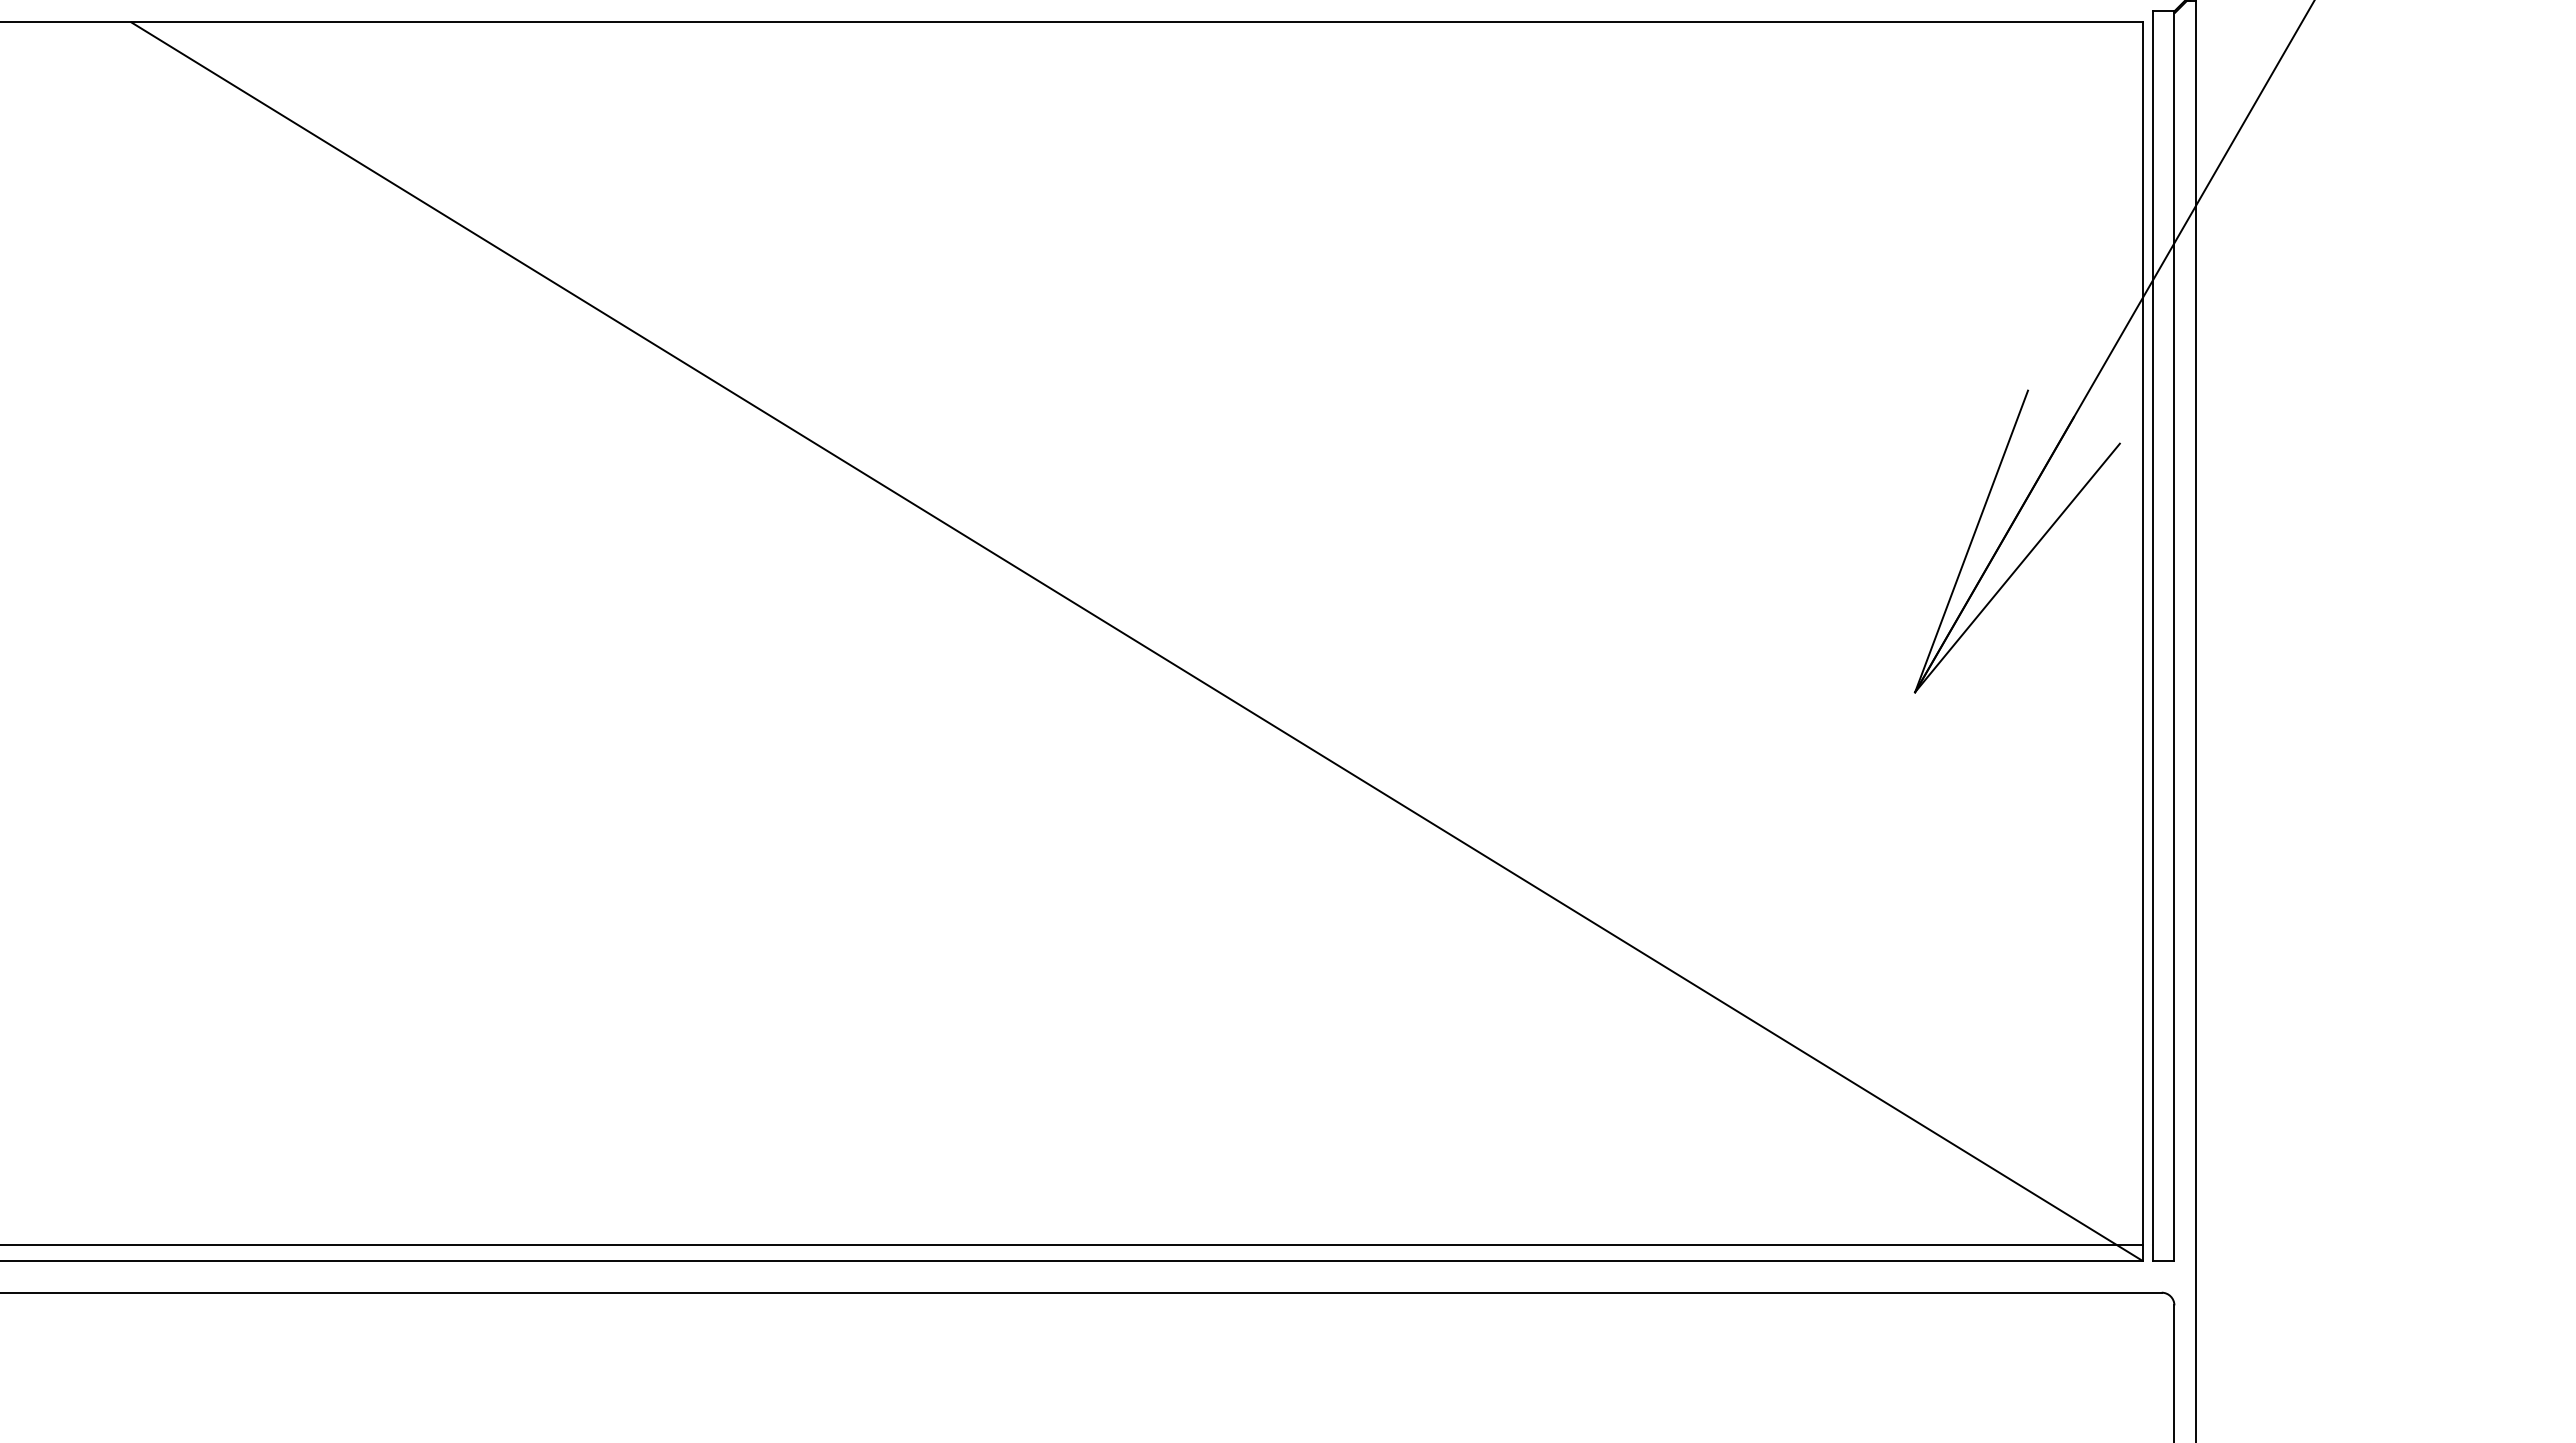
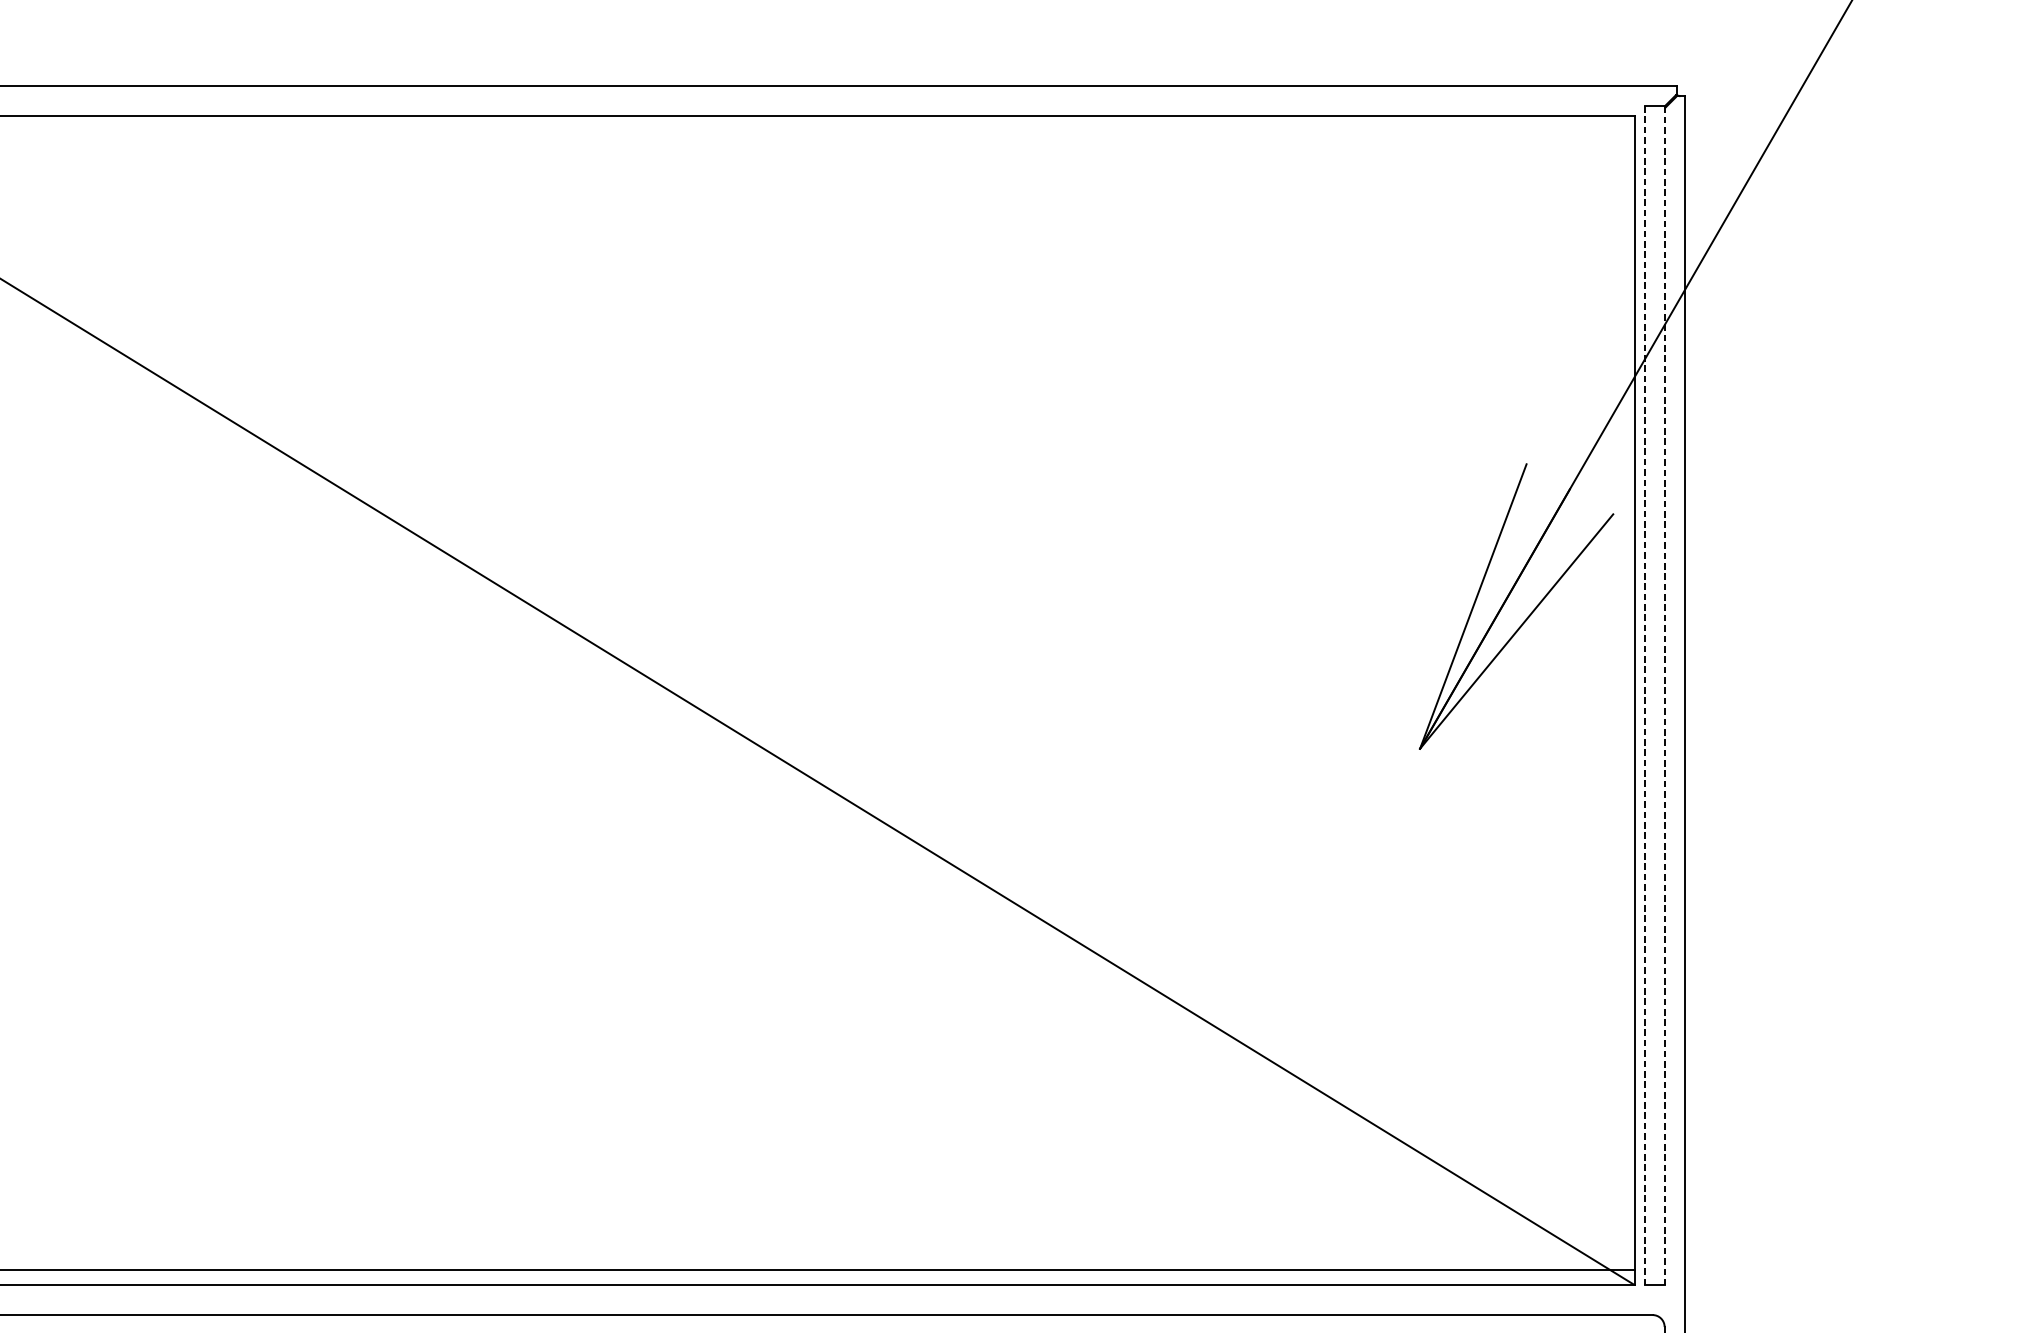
line: (2153, 636) -> (1644, 696), solid -> dashed
line: (2174, 636) -> (1664, 696), solid -> dashed

